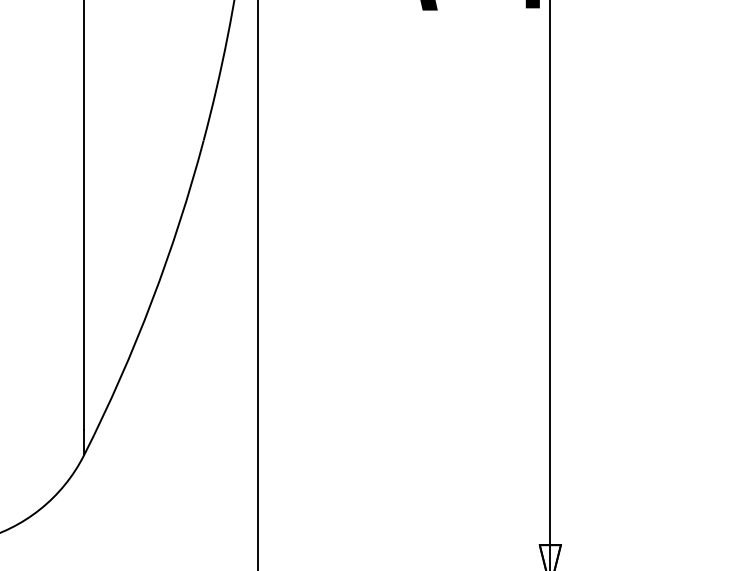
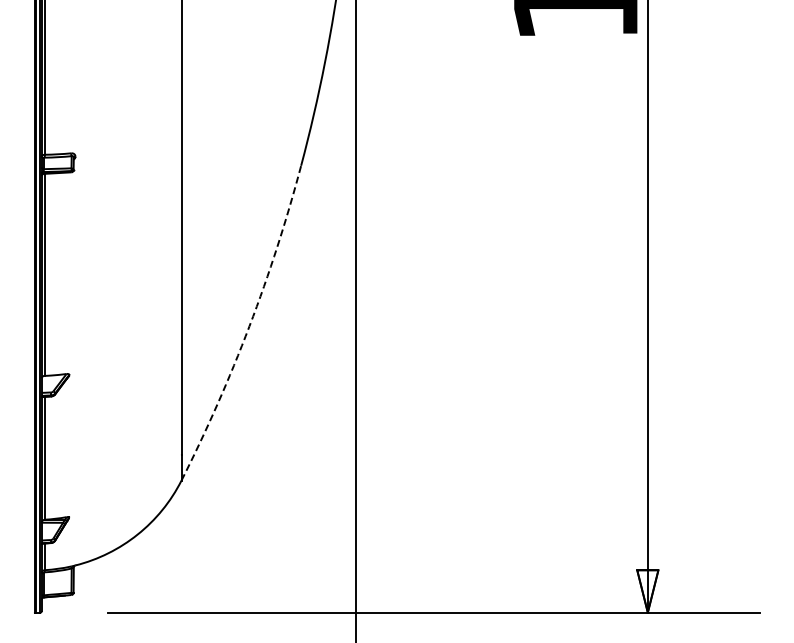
arc: (152, 301) -> (249, 326), solid -> dashed

